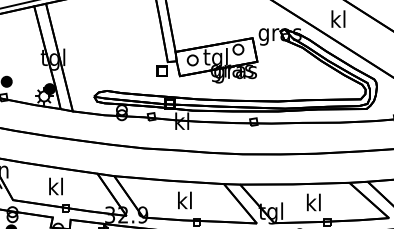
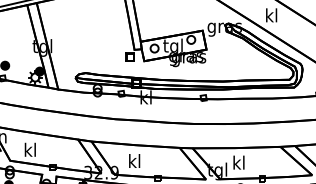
text: (55, 186) -> (29, 149), moved
text: (184, 200) -> (134, 161), moved
text: (313, 202) -> (238, 162), moved

